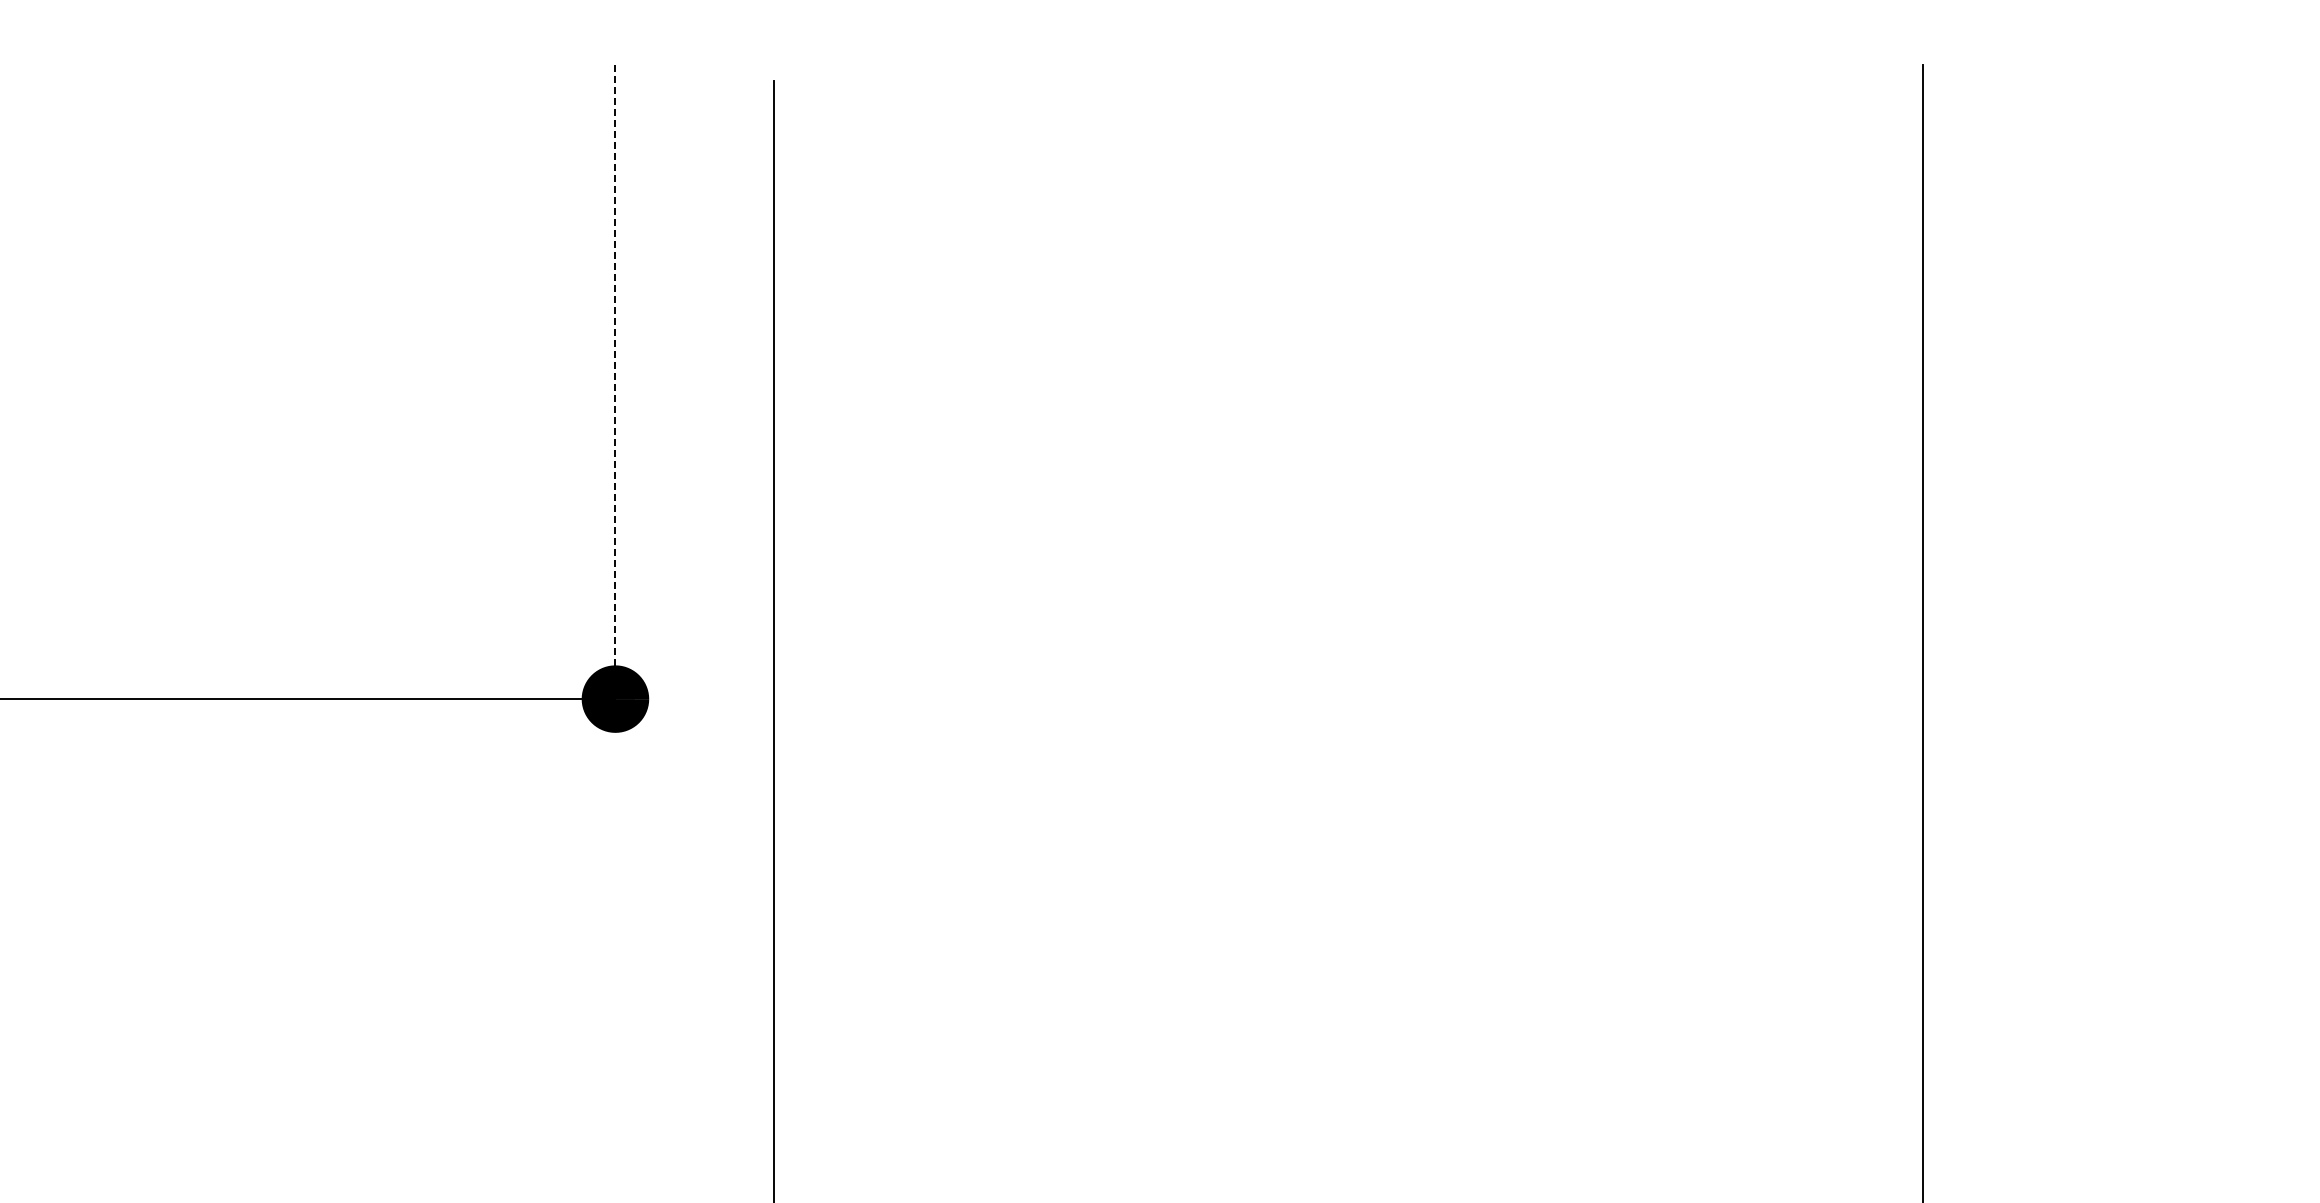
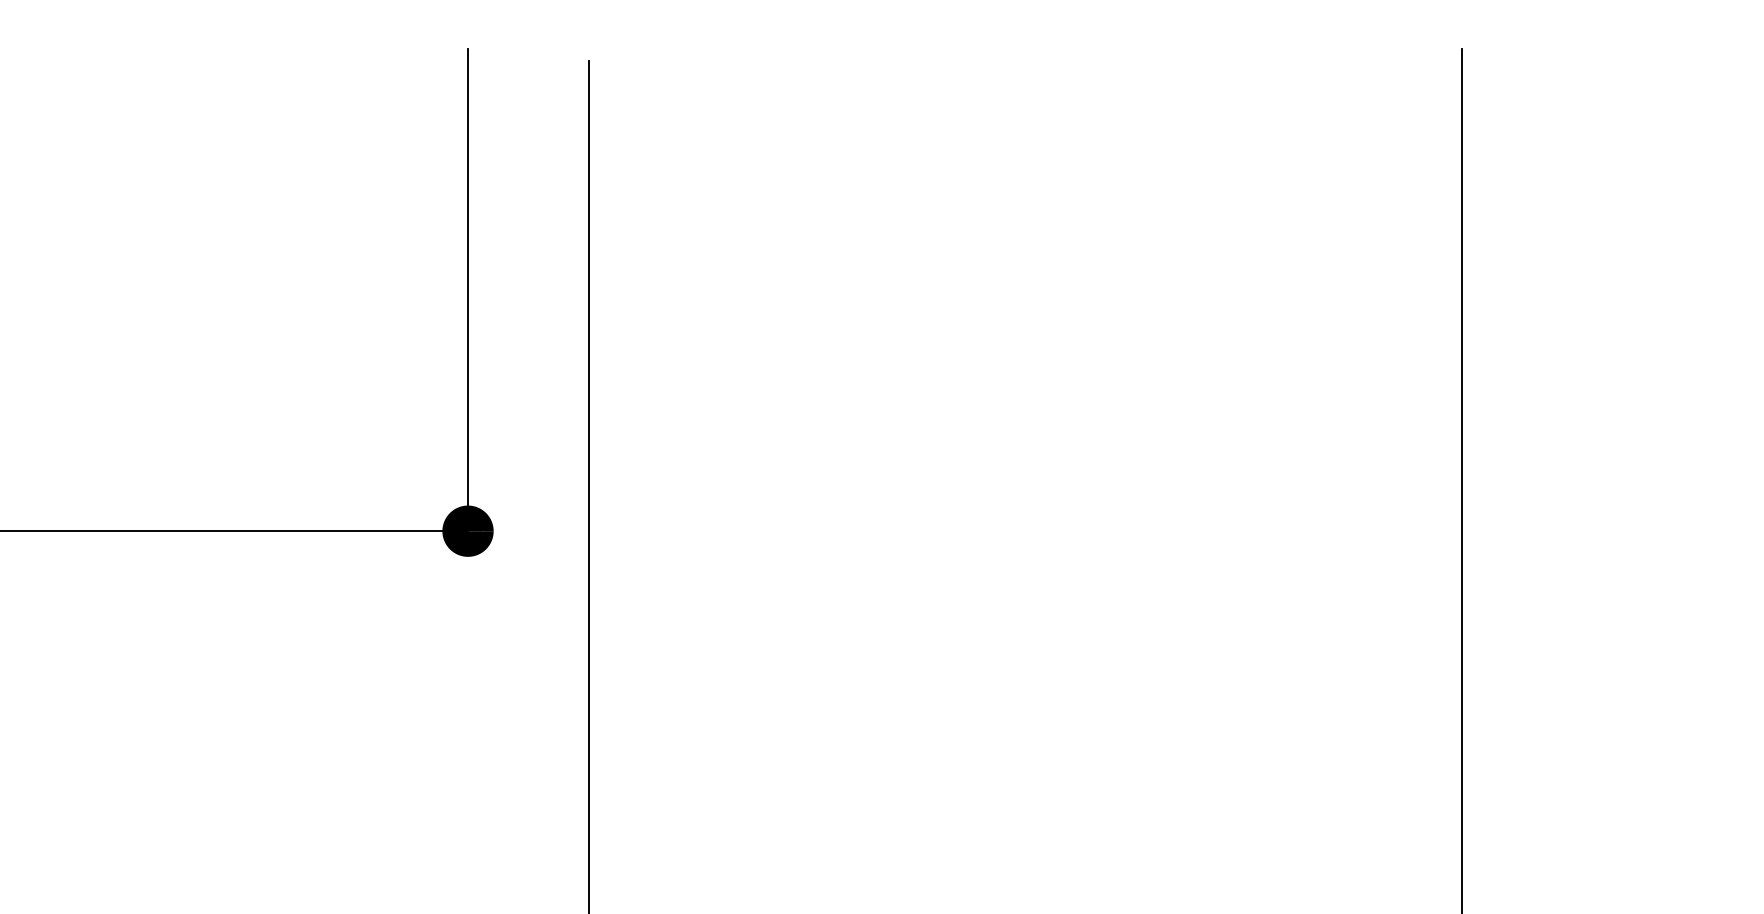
line: (615, 390) -> (468, 296), dashed -> solid

